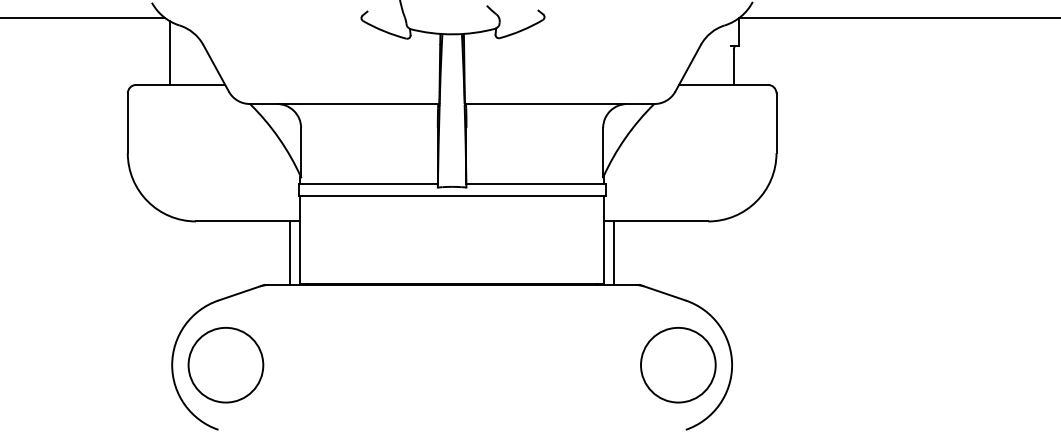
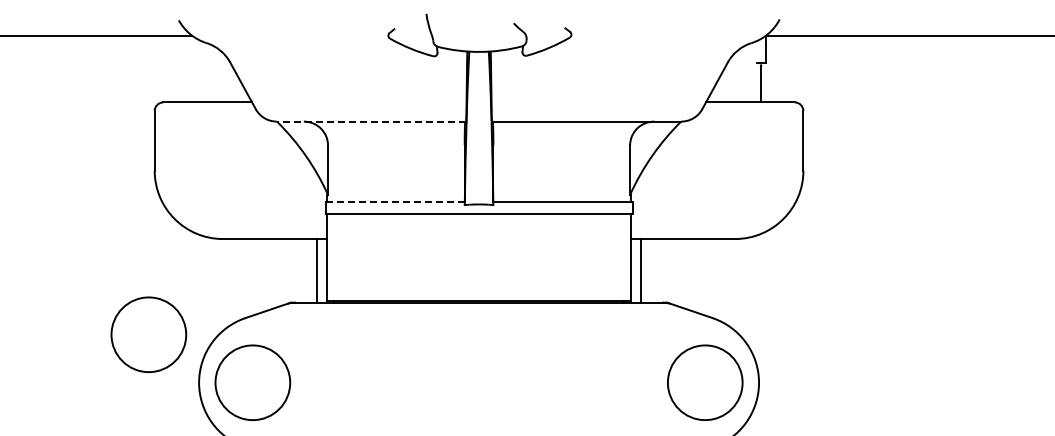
line: (170, 52) -> (197, 70), removed
line: (344, 104) -> (371, 122), solid -> dashed
line: (368, 184) -> (395, 202), solid -> dashed
circle: (121, 317) -> (148, 335), added

